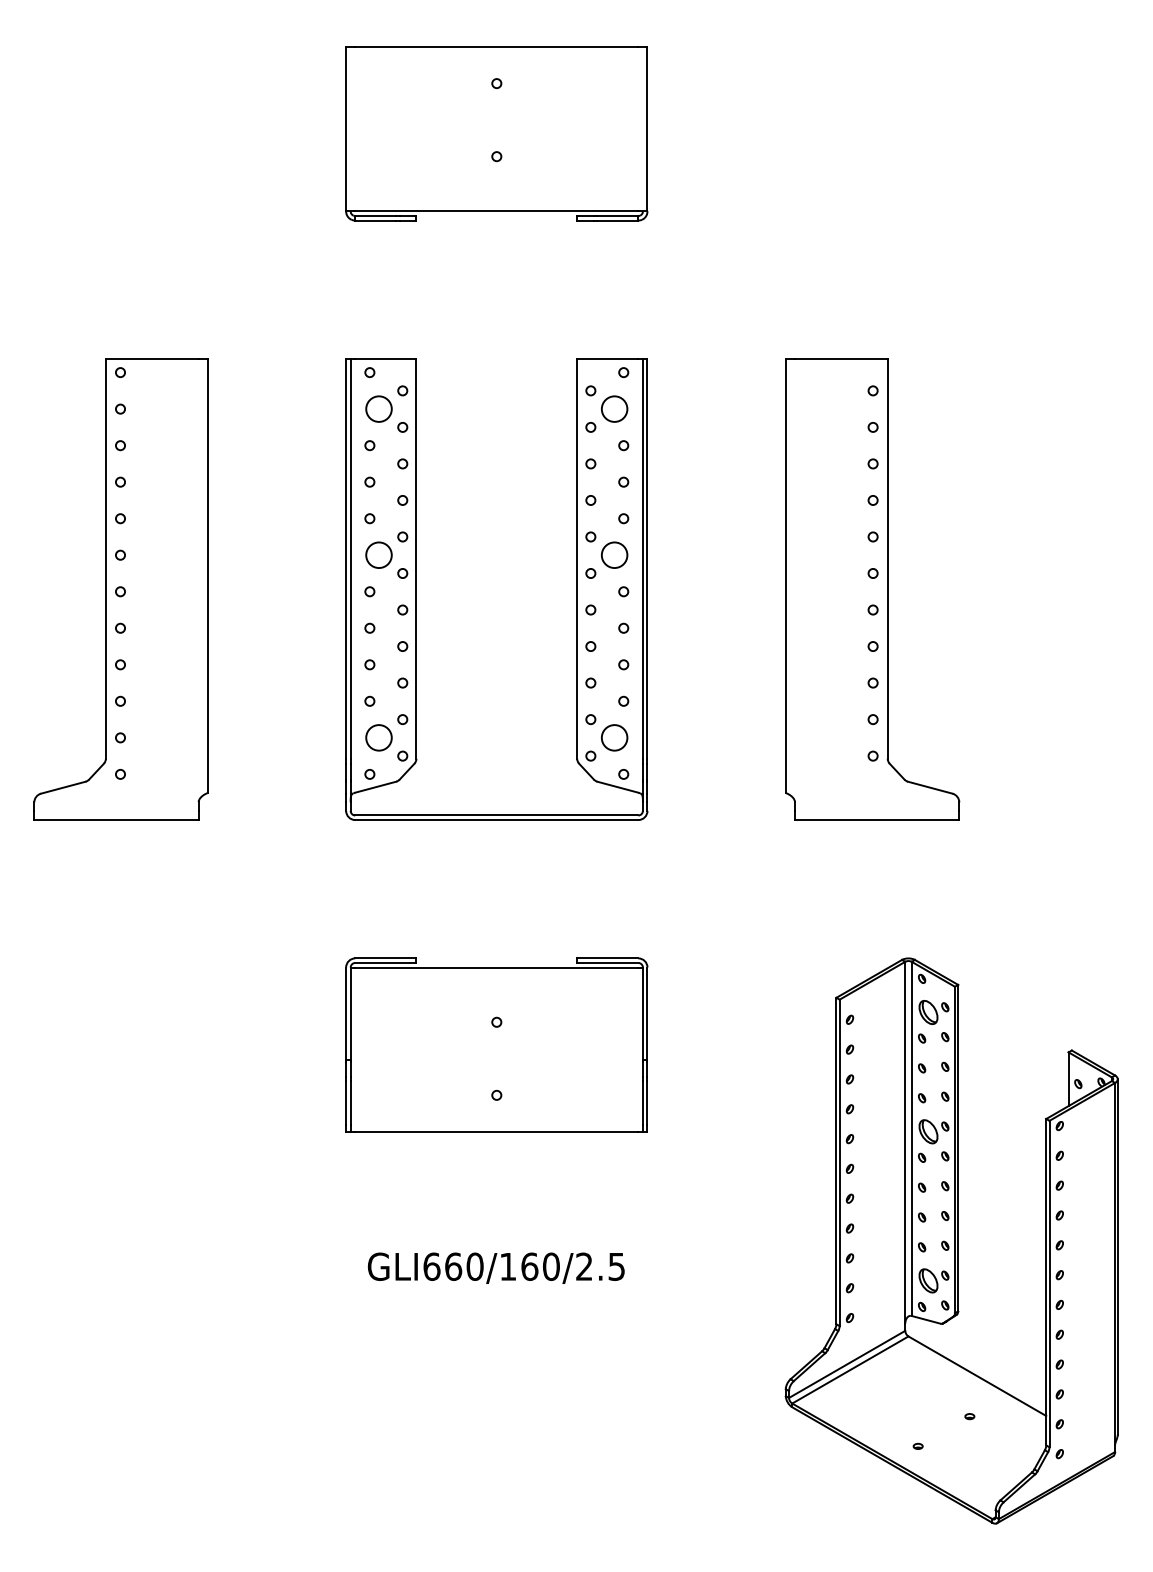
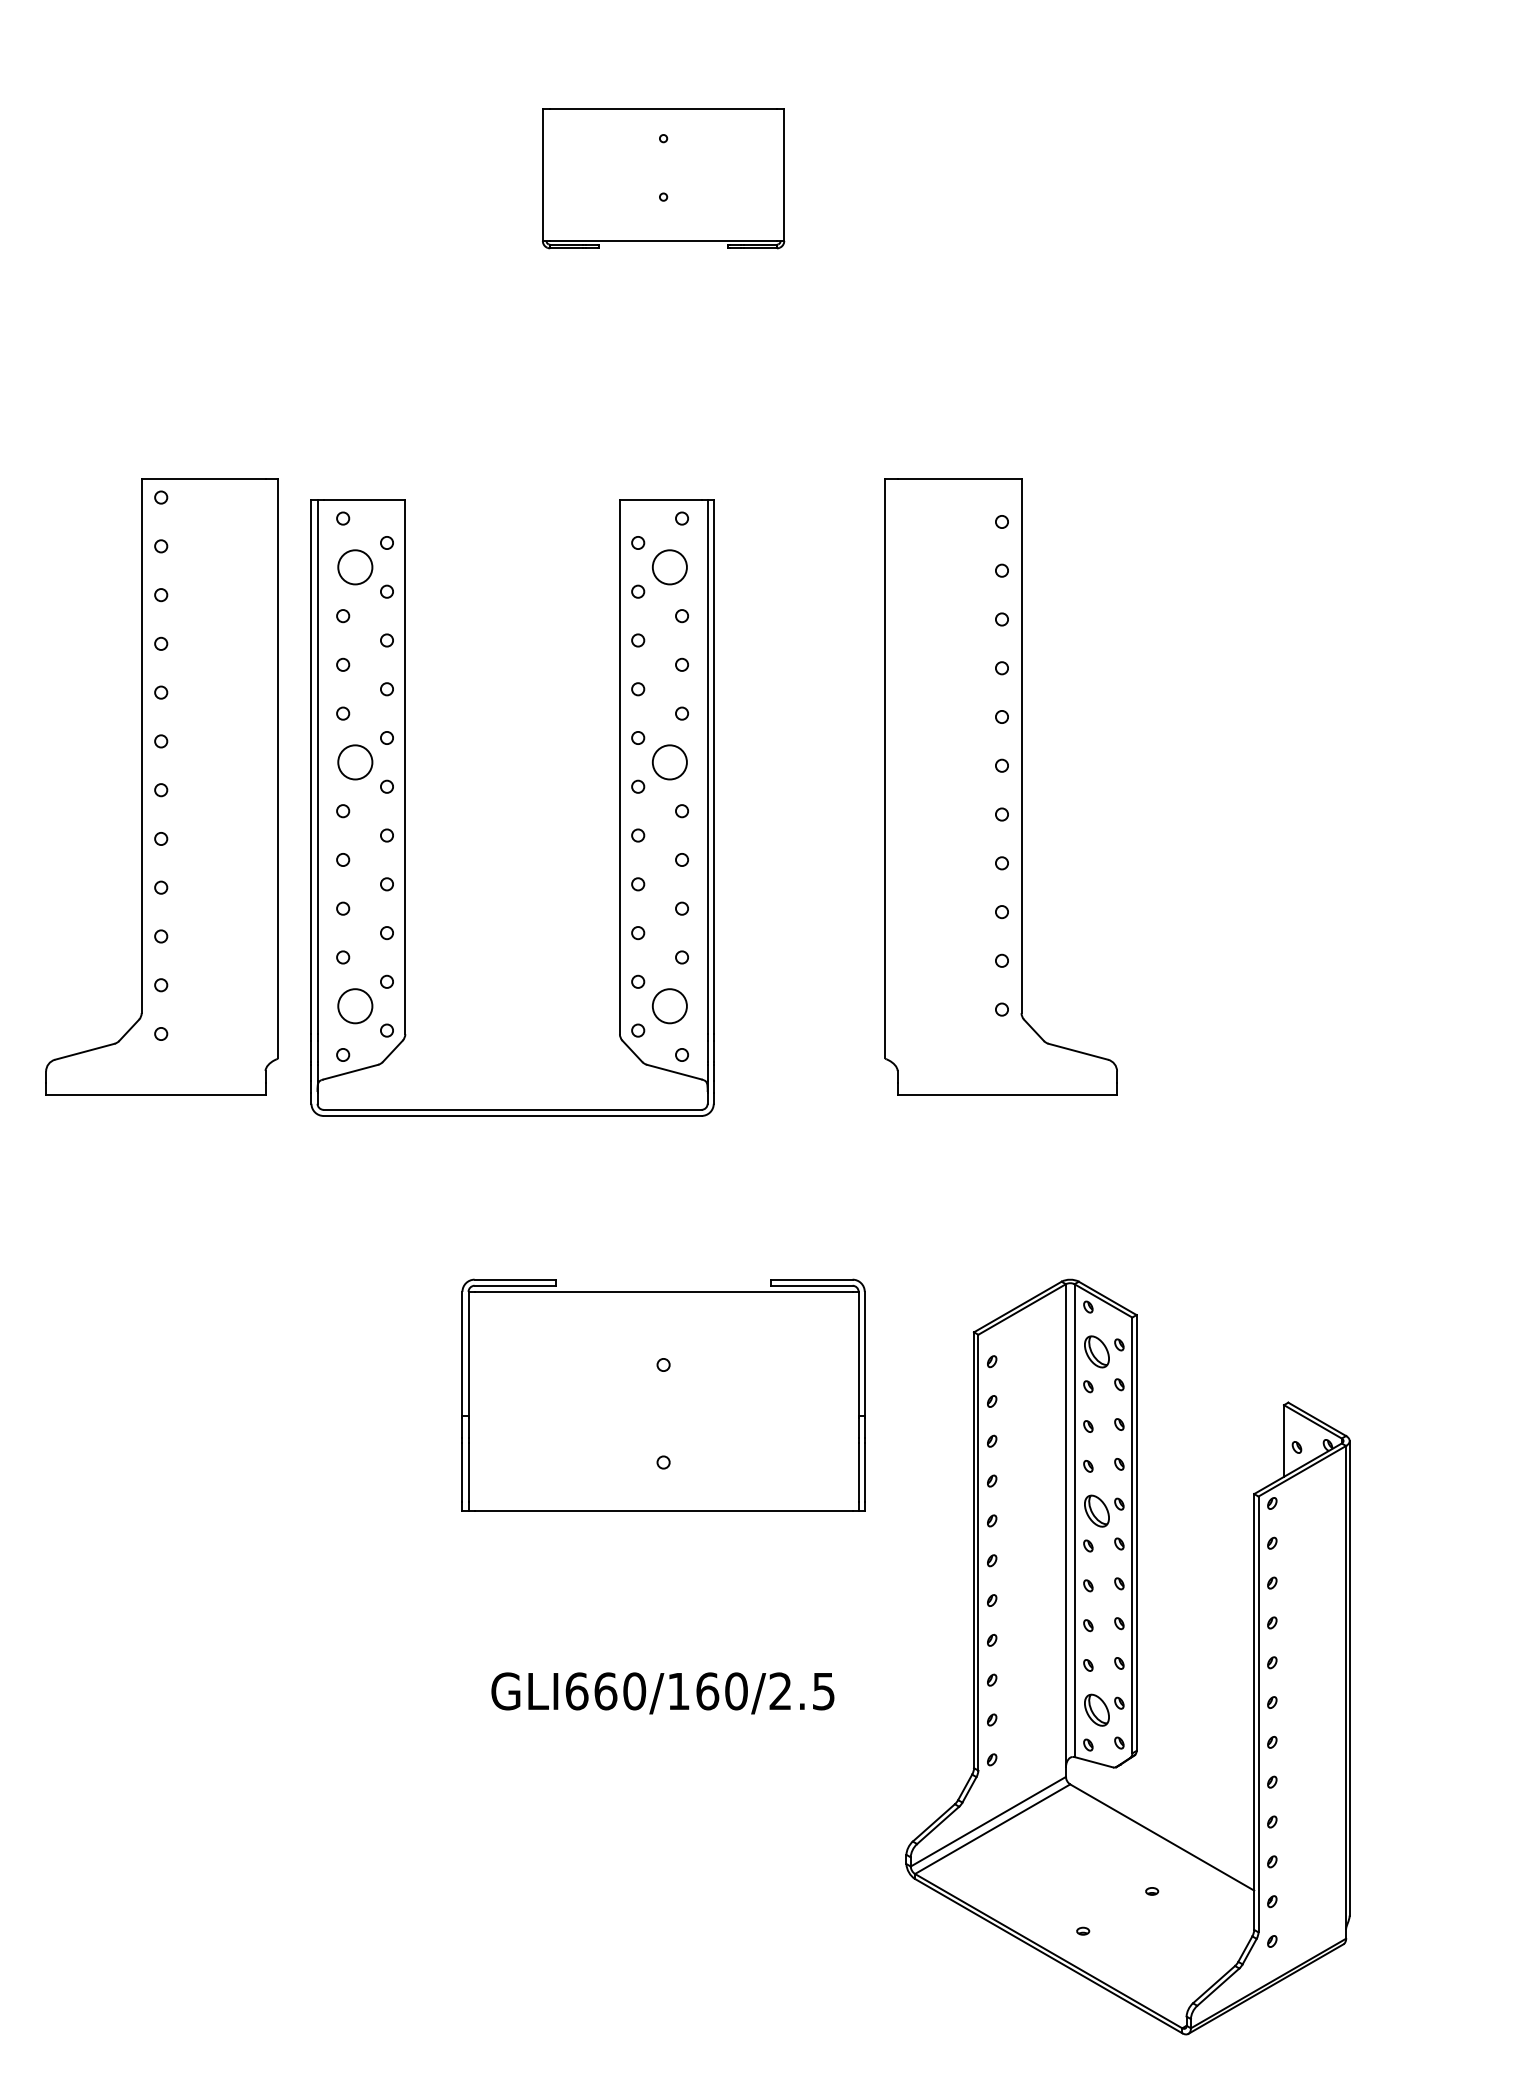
part: (496, 133) -> (663, 178), size x0.6
part: (416, 589) -> (405, 807), moved
part: (871, 589) -> (1000, 786), moved
part: (951, 1240) -> (1127, 1656), moved

